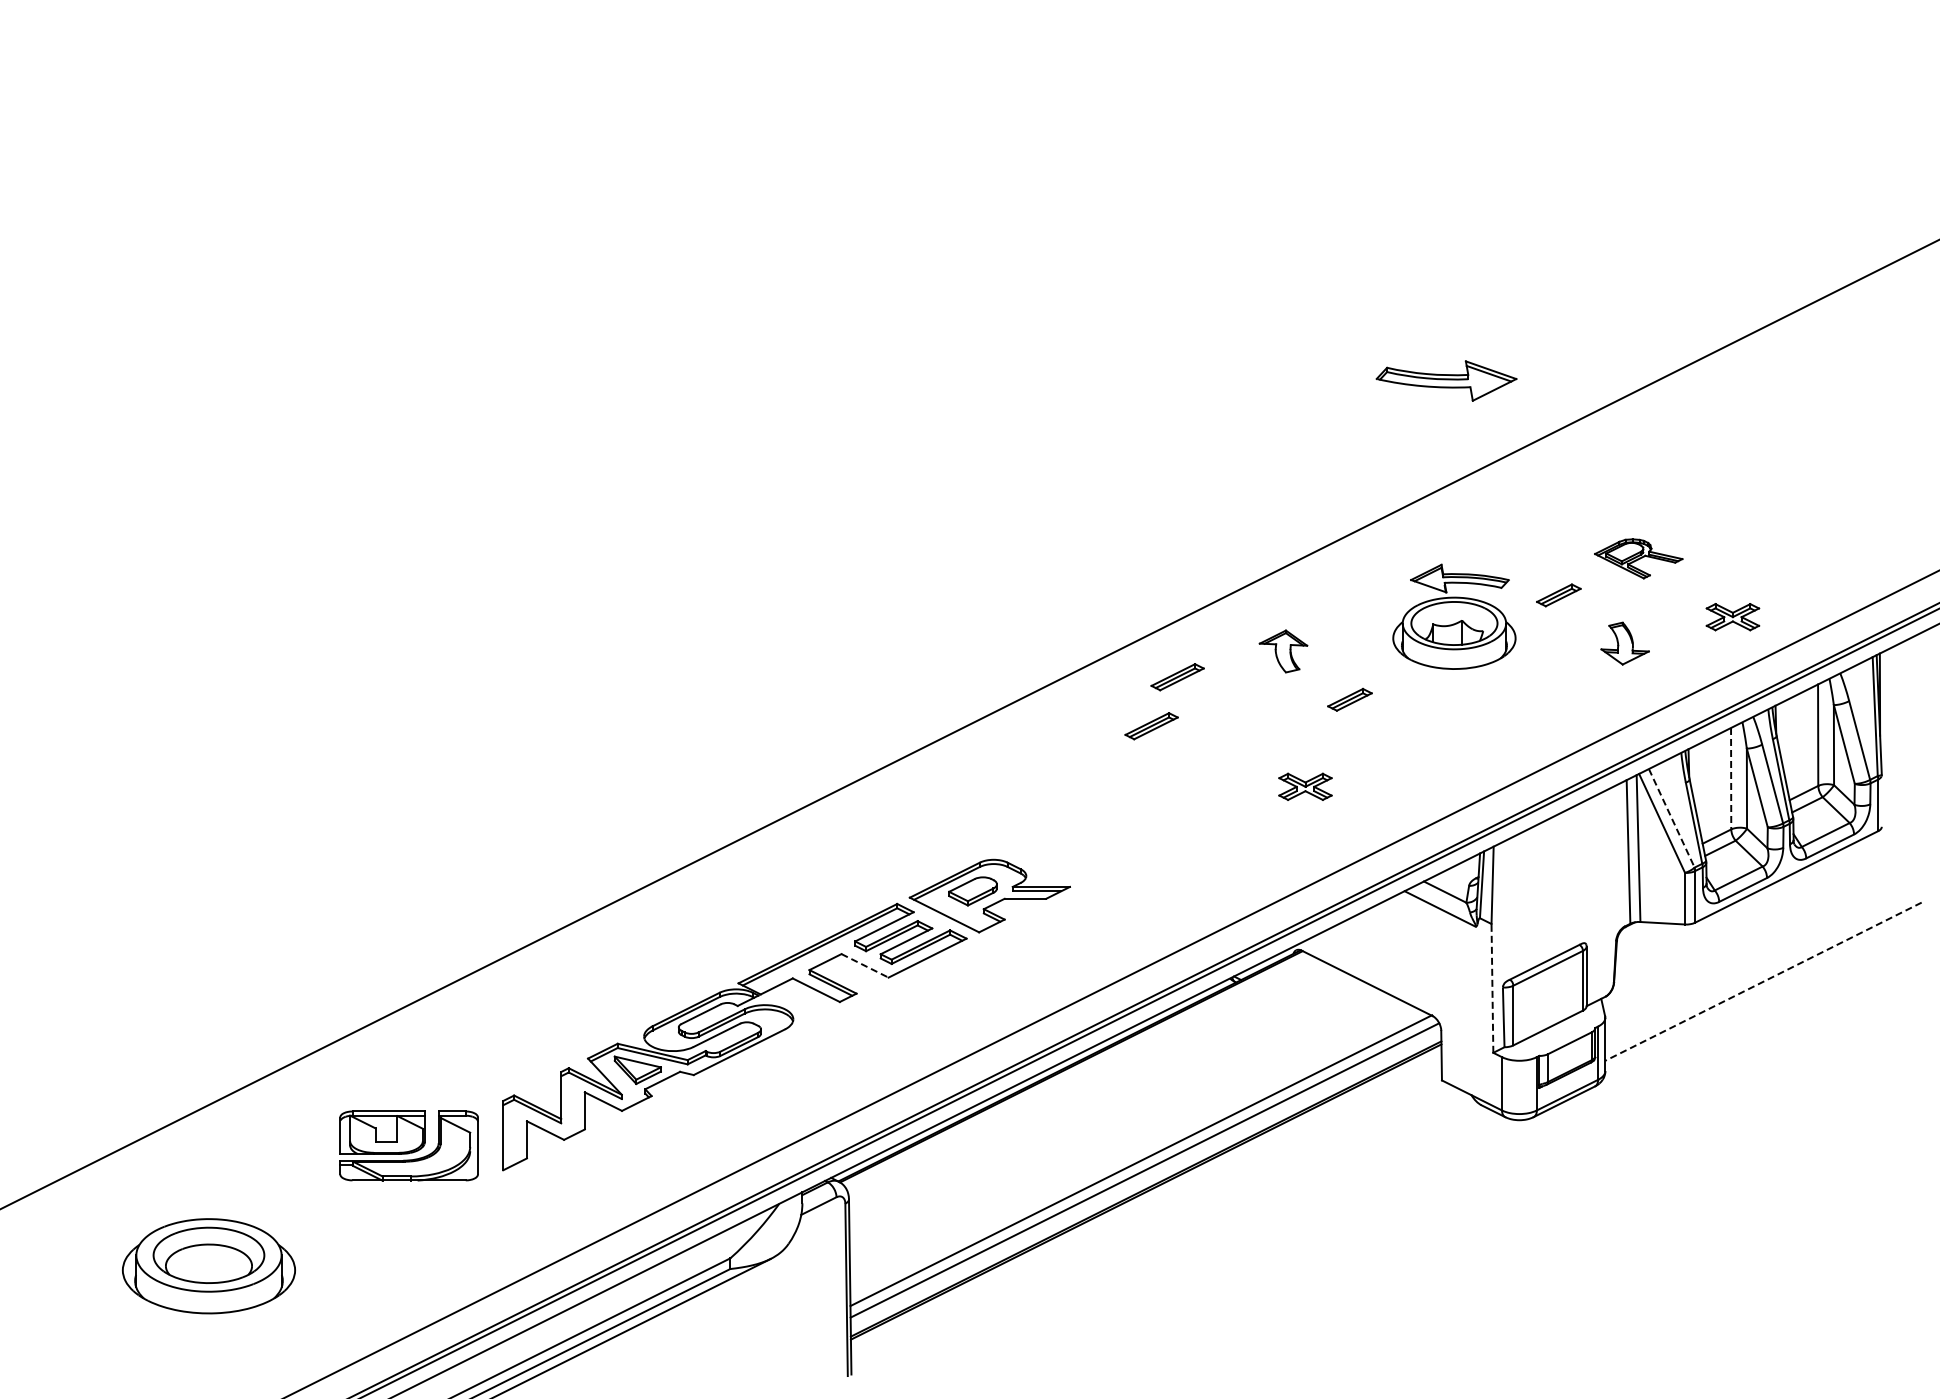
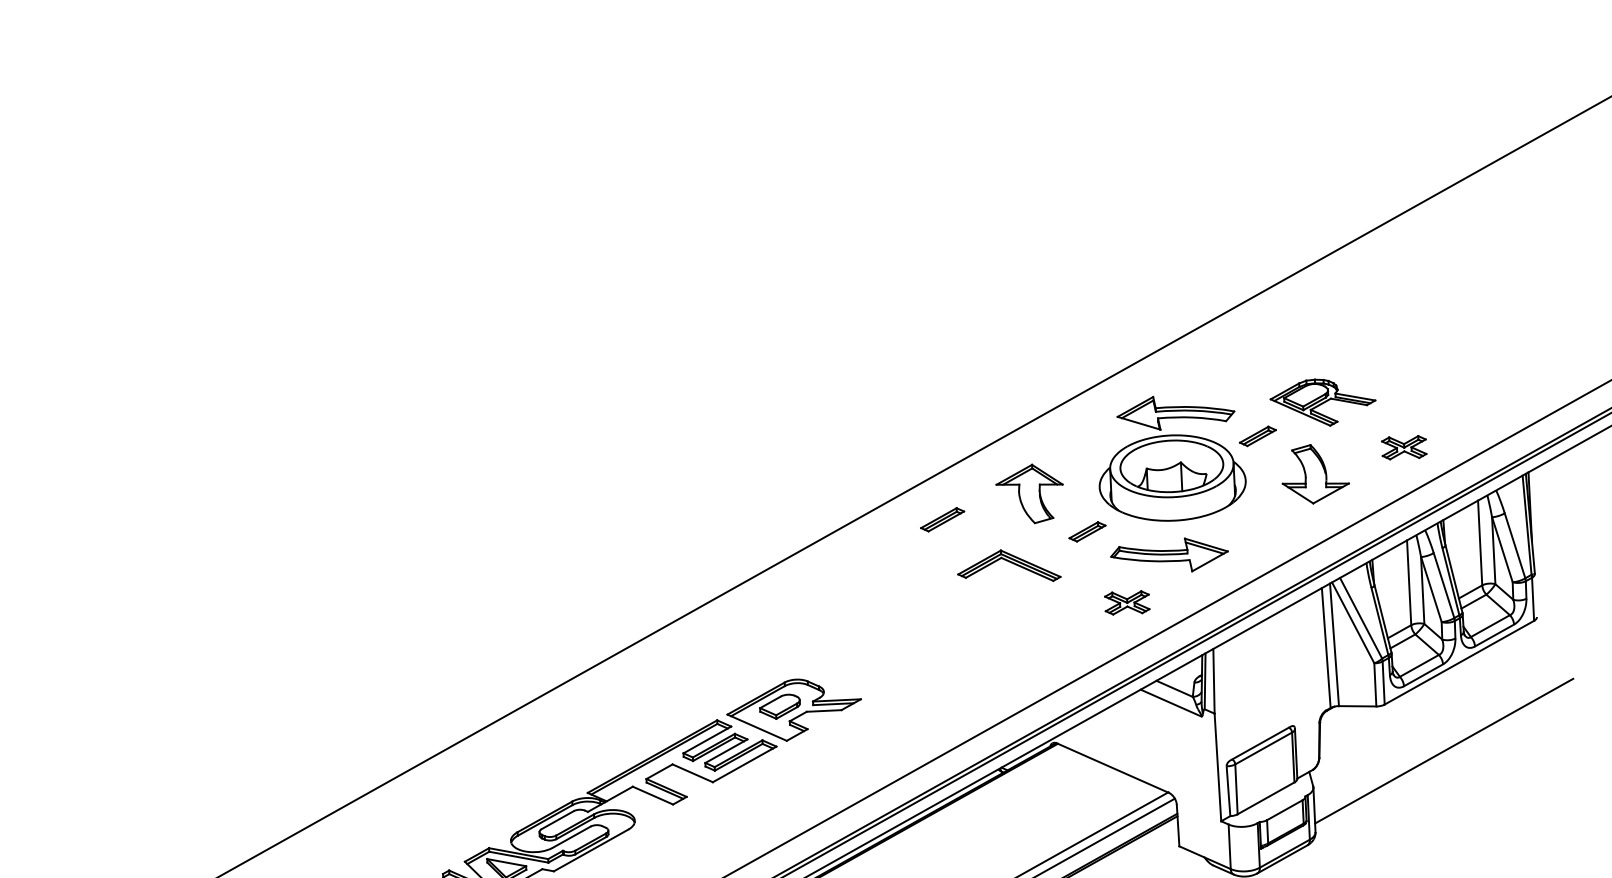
part: (1446, 380) -> (1169, 555), moved
part: (1638, 558) -> (1323, 402), size x1.43
part: (1454, 616) -> (1171, 458), size x1.43
part: (1624, 643) -> (1314, 474), size x1.67
part: (1283, 651) -> (1030, 494), size x1.67
part: (1151, 726) -> (922, 562), removed
part: (1254, 736) -> (1009, 566), added
line: (1731, 778) -> (1409, 582), dashed -> solid
part: (1305, 786) -> (1127, 602), moved
line: (1672, 818) -> (1361, 618), dashed -> solid
line: (865, 966) -> (693, 773), dashed -> solid
line: (1763, 981) -> (1444, 750), dashed -> solid
line: (1492, 987) -> (1217, 766), dashed -> solid

